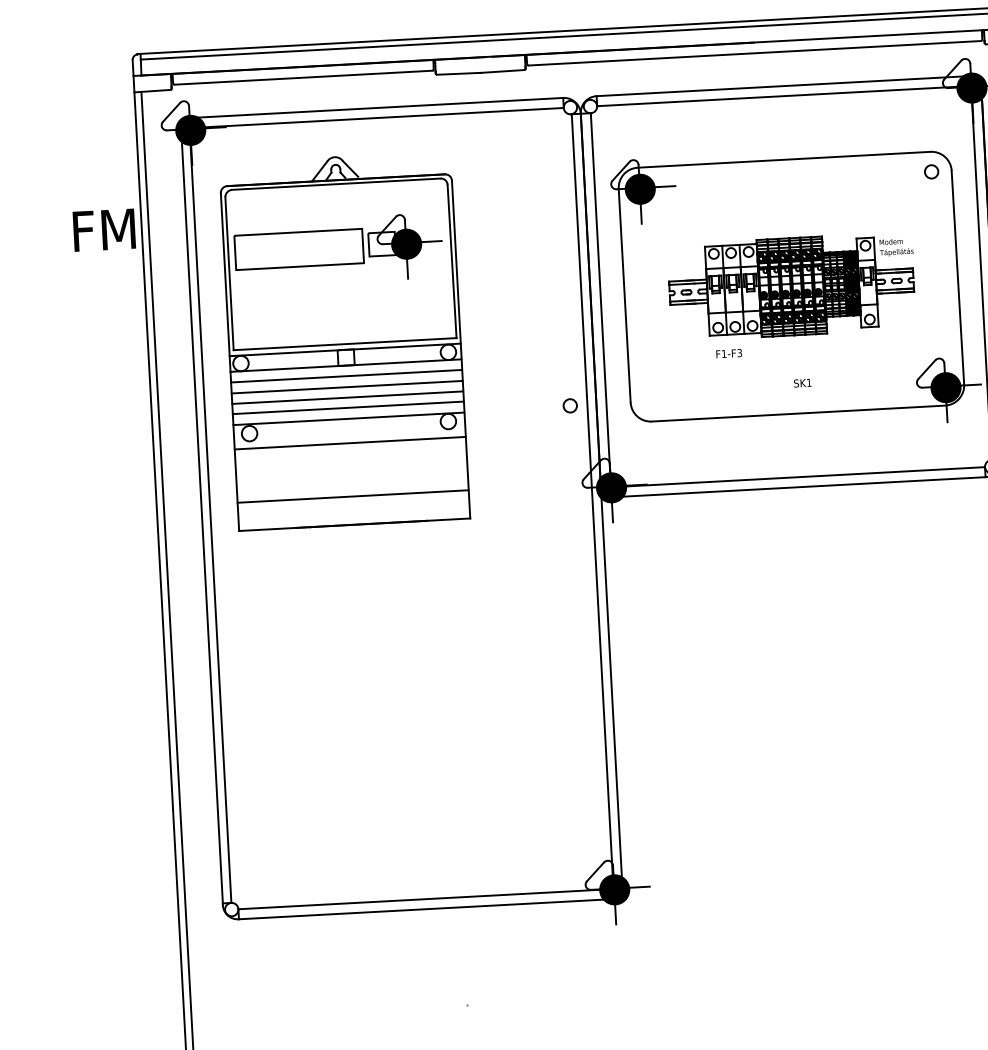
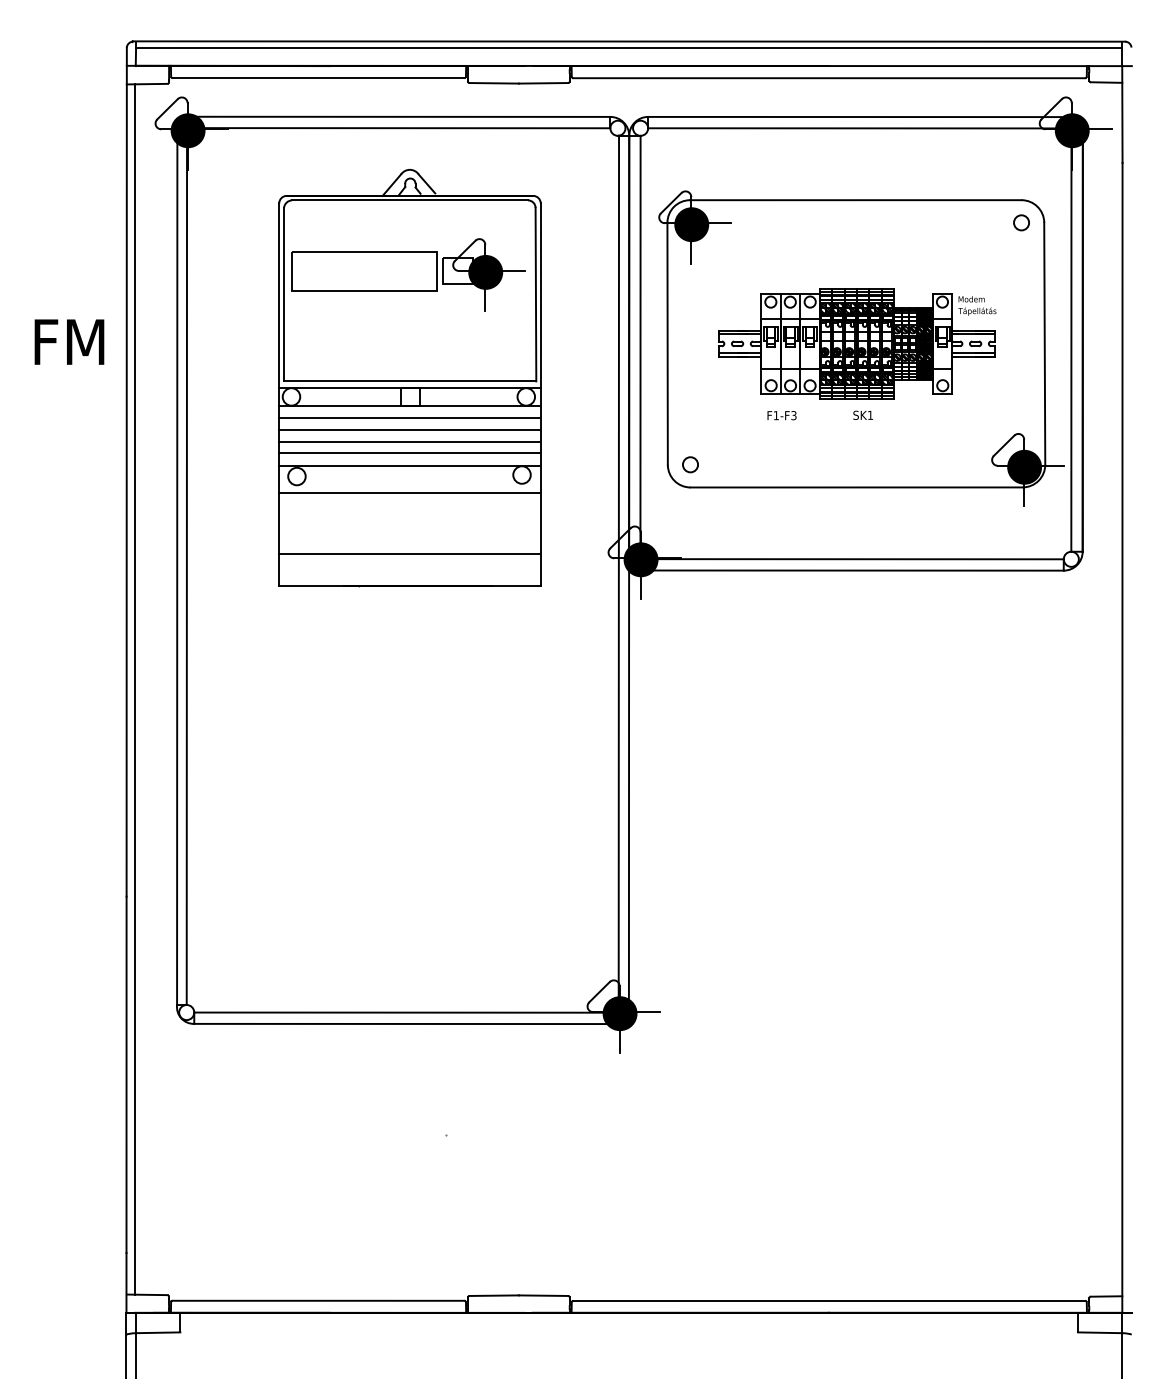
text: (104, 229) -> (69, 341), moved
part: (344, 340) -> (409, 377), moved
text: (802, 382) -> (862, 414), moved
circle: (570, 405) -> (690, 464), moved

